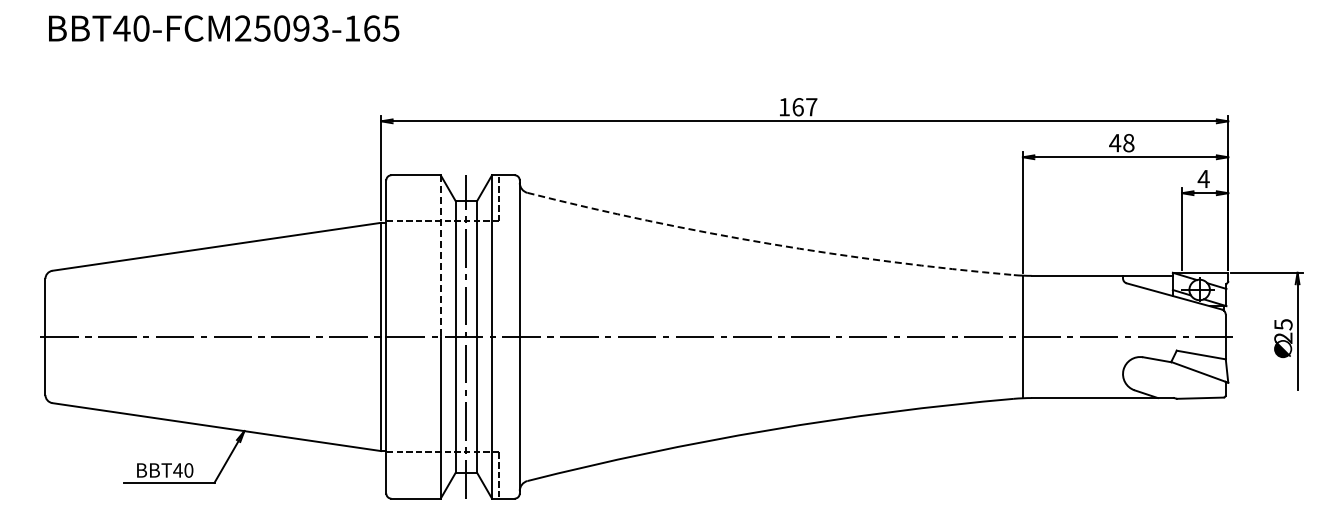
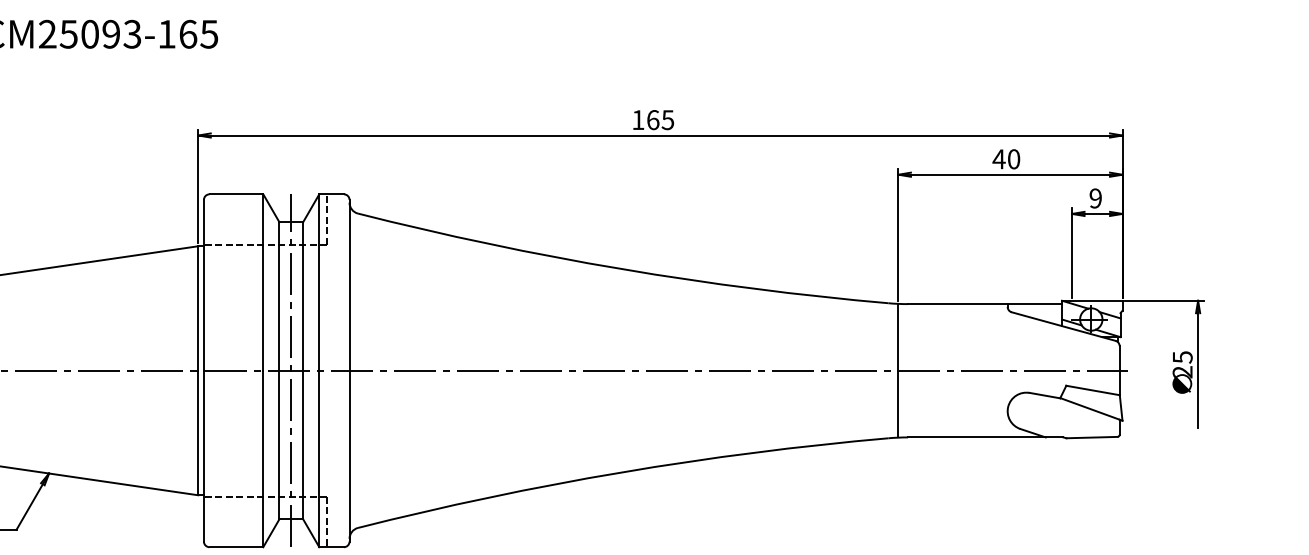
text: (811, 107) -> (667, 120), 167 -> 165
text: (1128, 143) -> (1013, 159), 48 -> 40
text: (1203, 178) -> (1095, 197), 4 -> 9
arc: (769, 243) -> (621, 268), dashed -> solid
line: (440, 256) -> (263, 282), dashed -> solid

